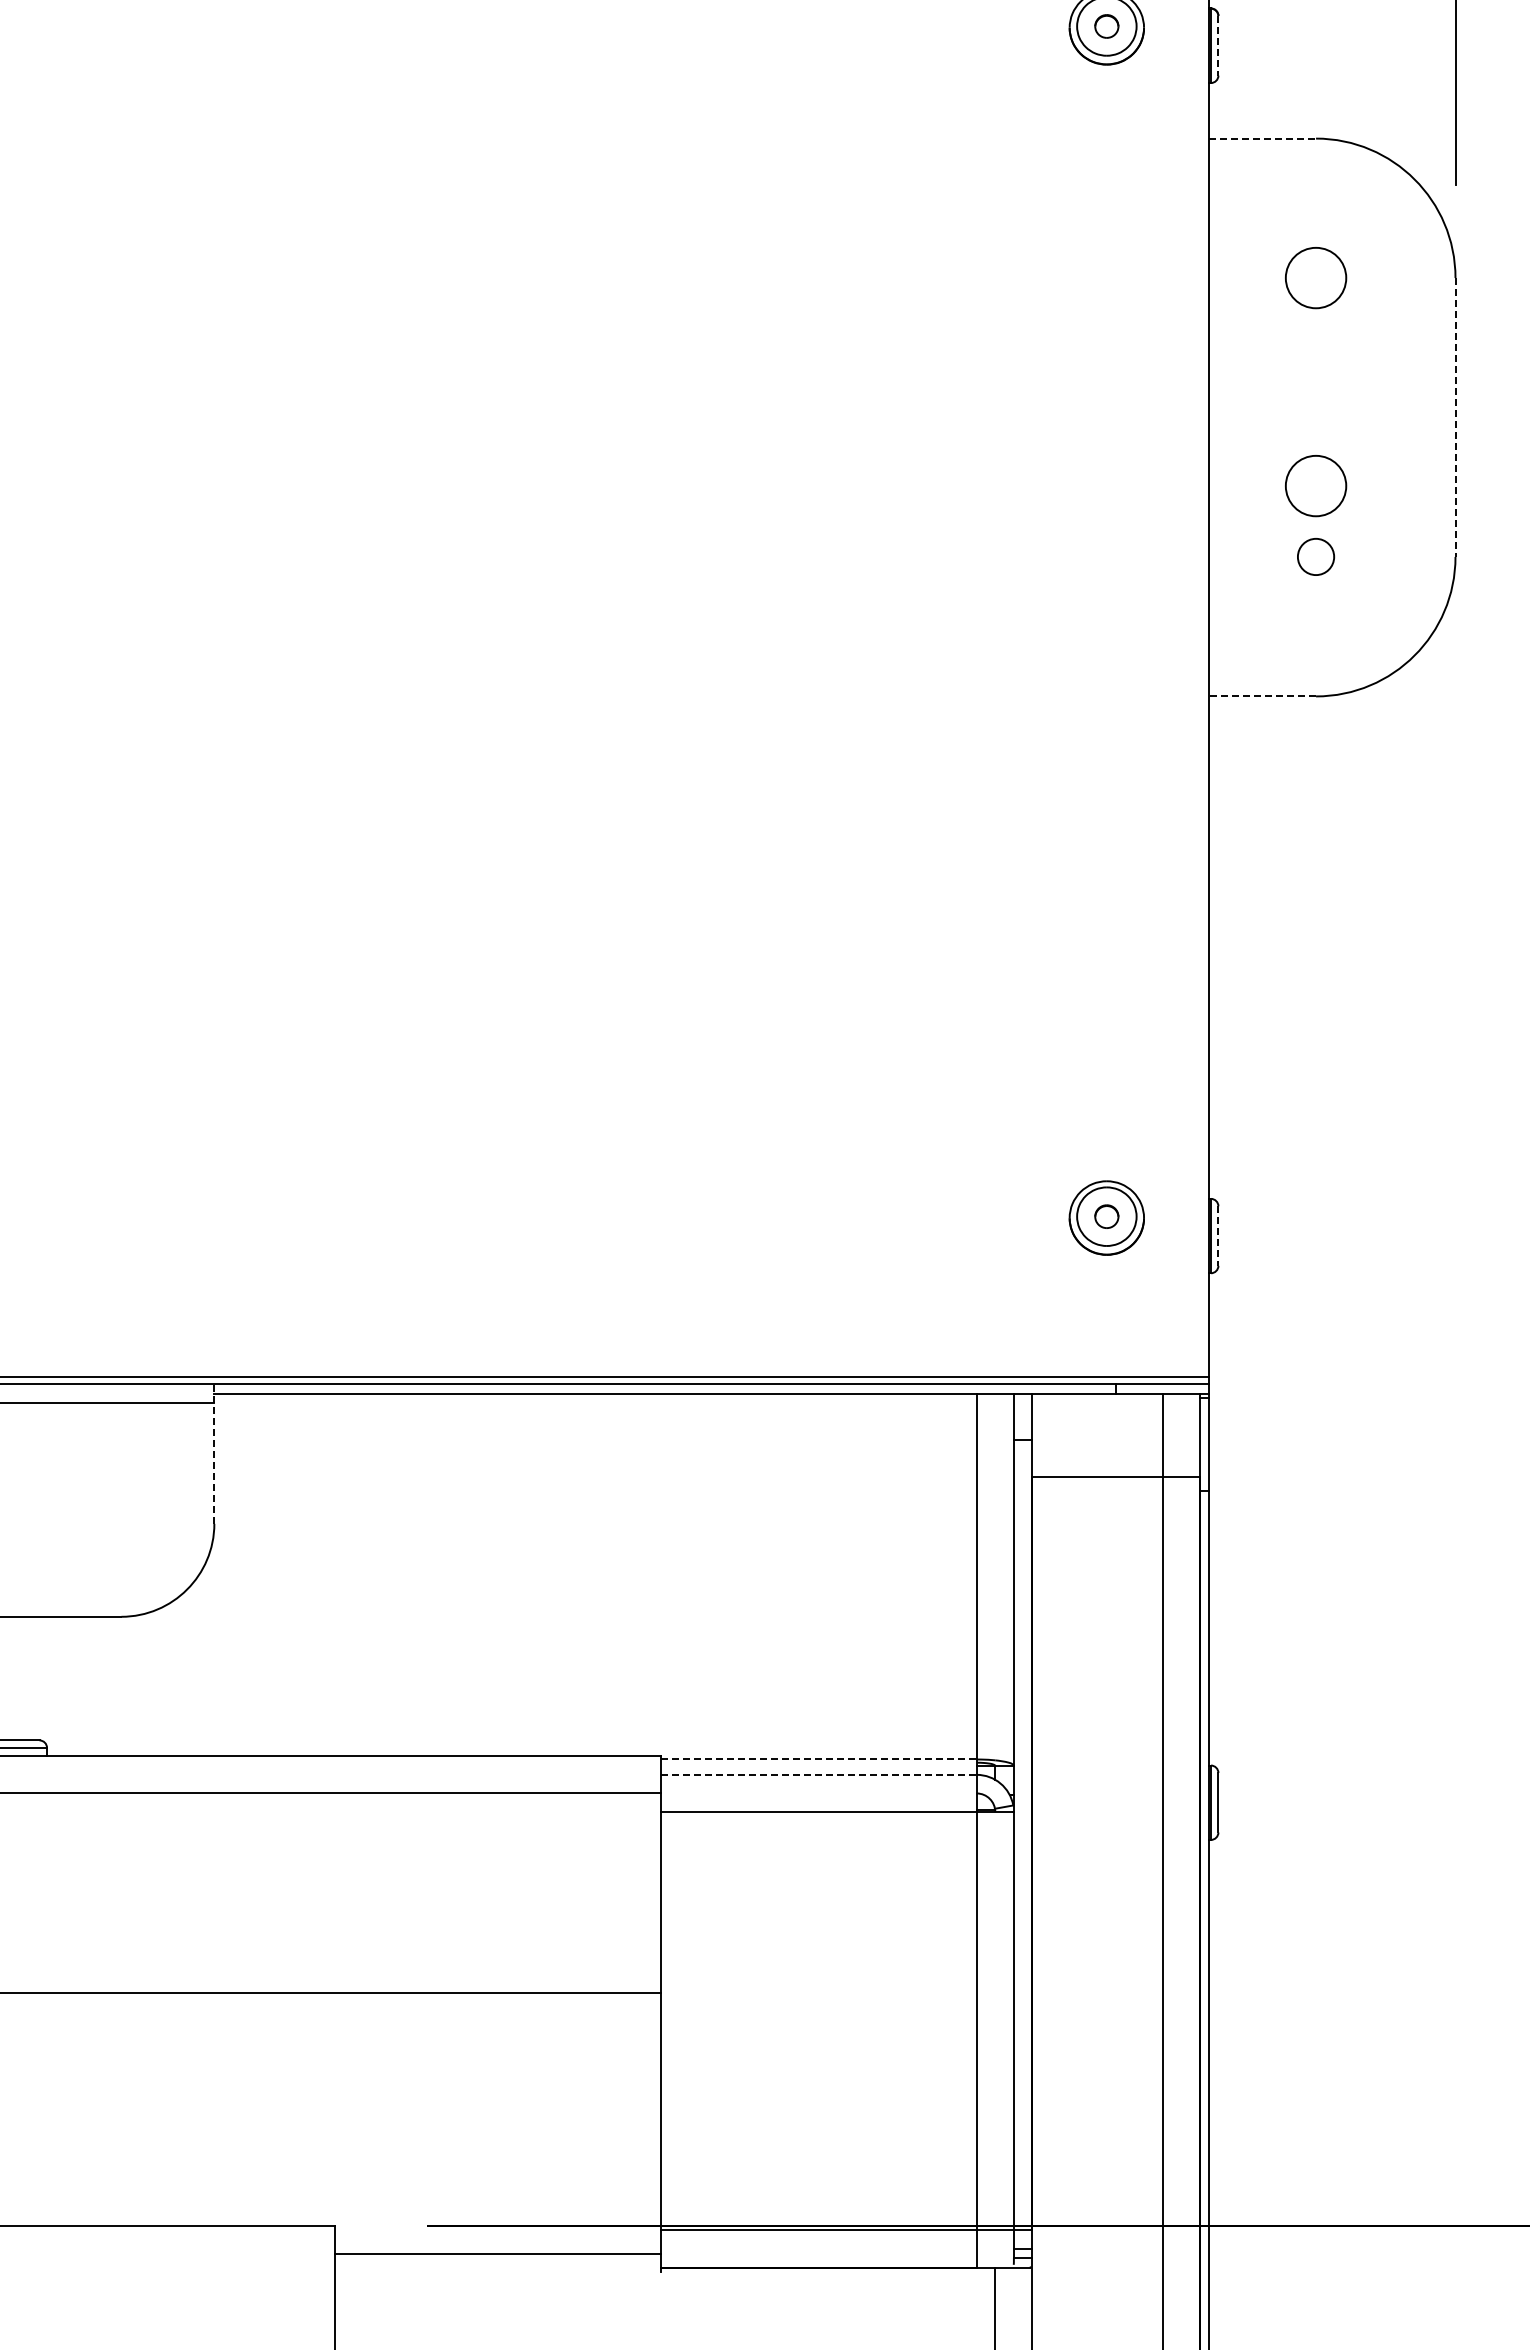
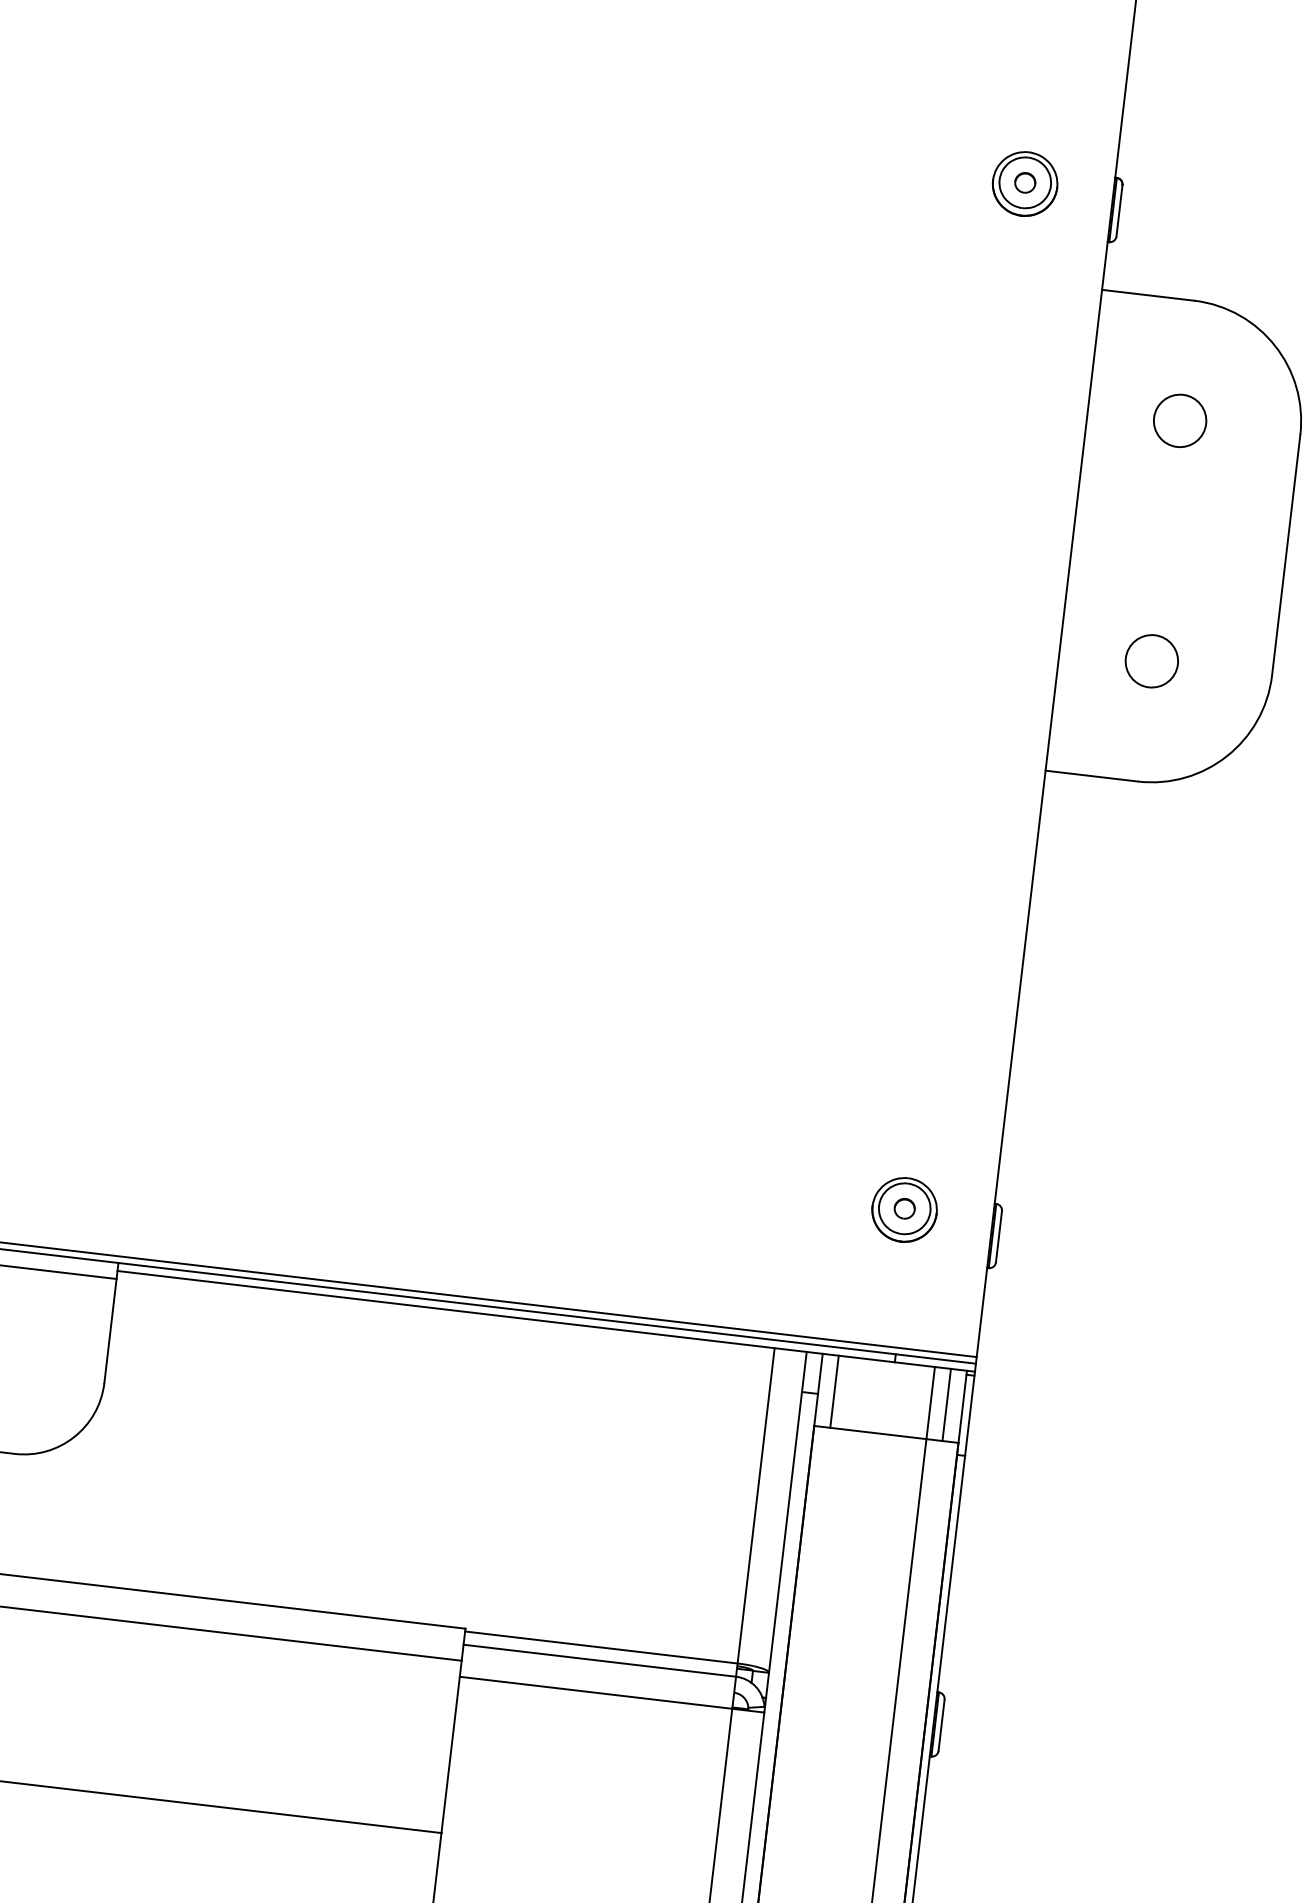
line: (1218, 45) -> (1119, 210), dashed -> solid
line: (1263, 138) -> (1148, 295), dashed -> solid
line: (1455, 418) -> (1286, 556), dashed -> solid
circle: (1316, 486) -> (1159, 600), removed
circle: (1315, 556) -> (1151, 660), size x1.67
line: (1262, 696) -> (1091, 776), dashed -> solid
line: (1218, 1236) -> (998, 1237), dashed -> solid
line: (1051, 1435) -> (834, 1391), added
line: (1181, 1435) -> (946, 1404), added
line: (214, 1454) -> (111, 1323), dashed -> solid
line: (819, 1759) -> (602, 1647), dashed -> solid
line: (819, 1774) -> (600, 1660), dashed -> solid

